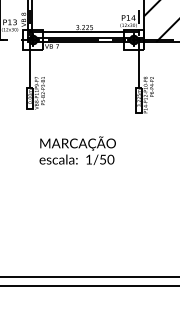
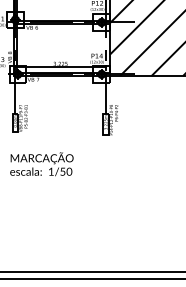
text: (77, 150) -> (41, 164), moved

